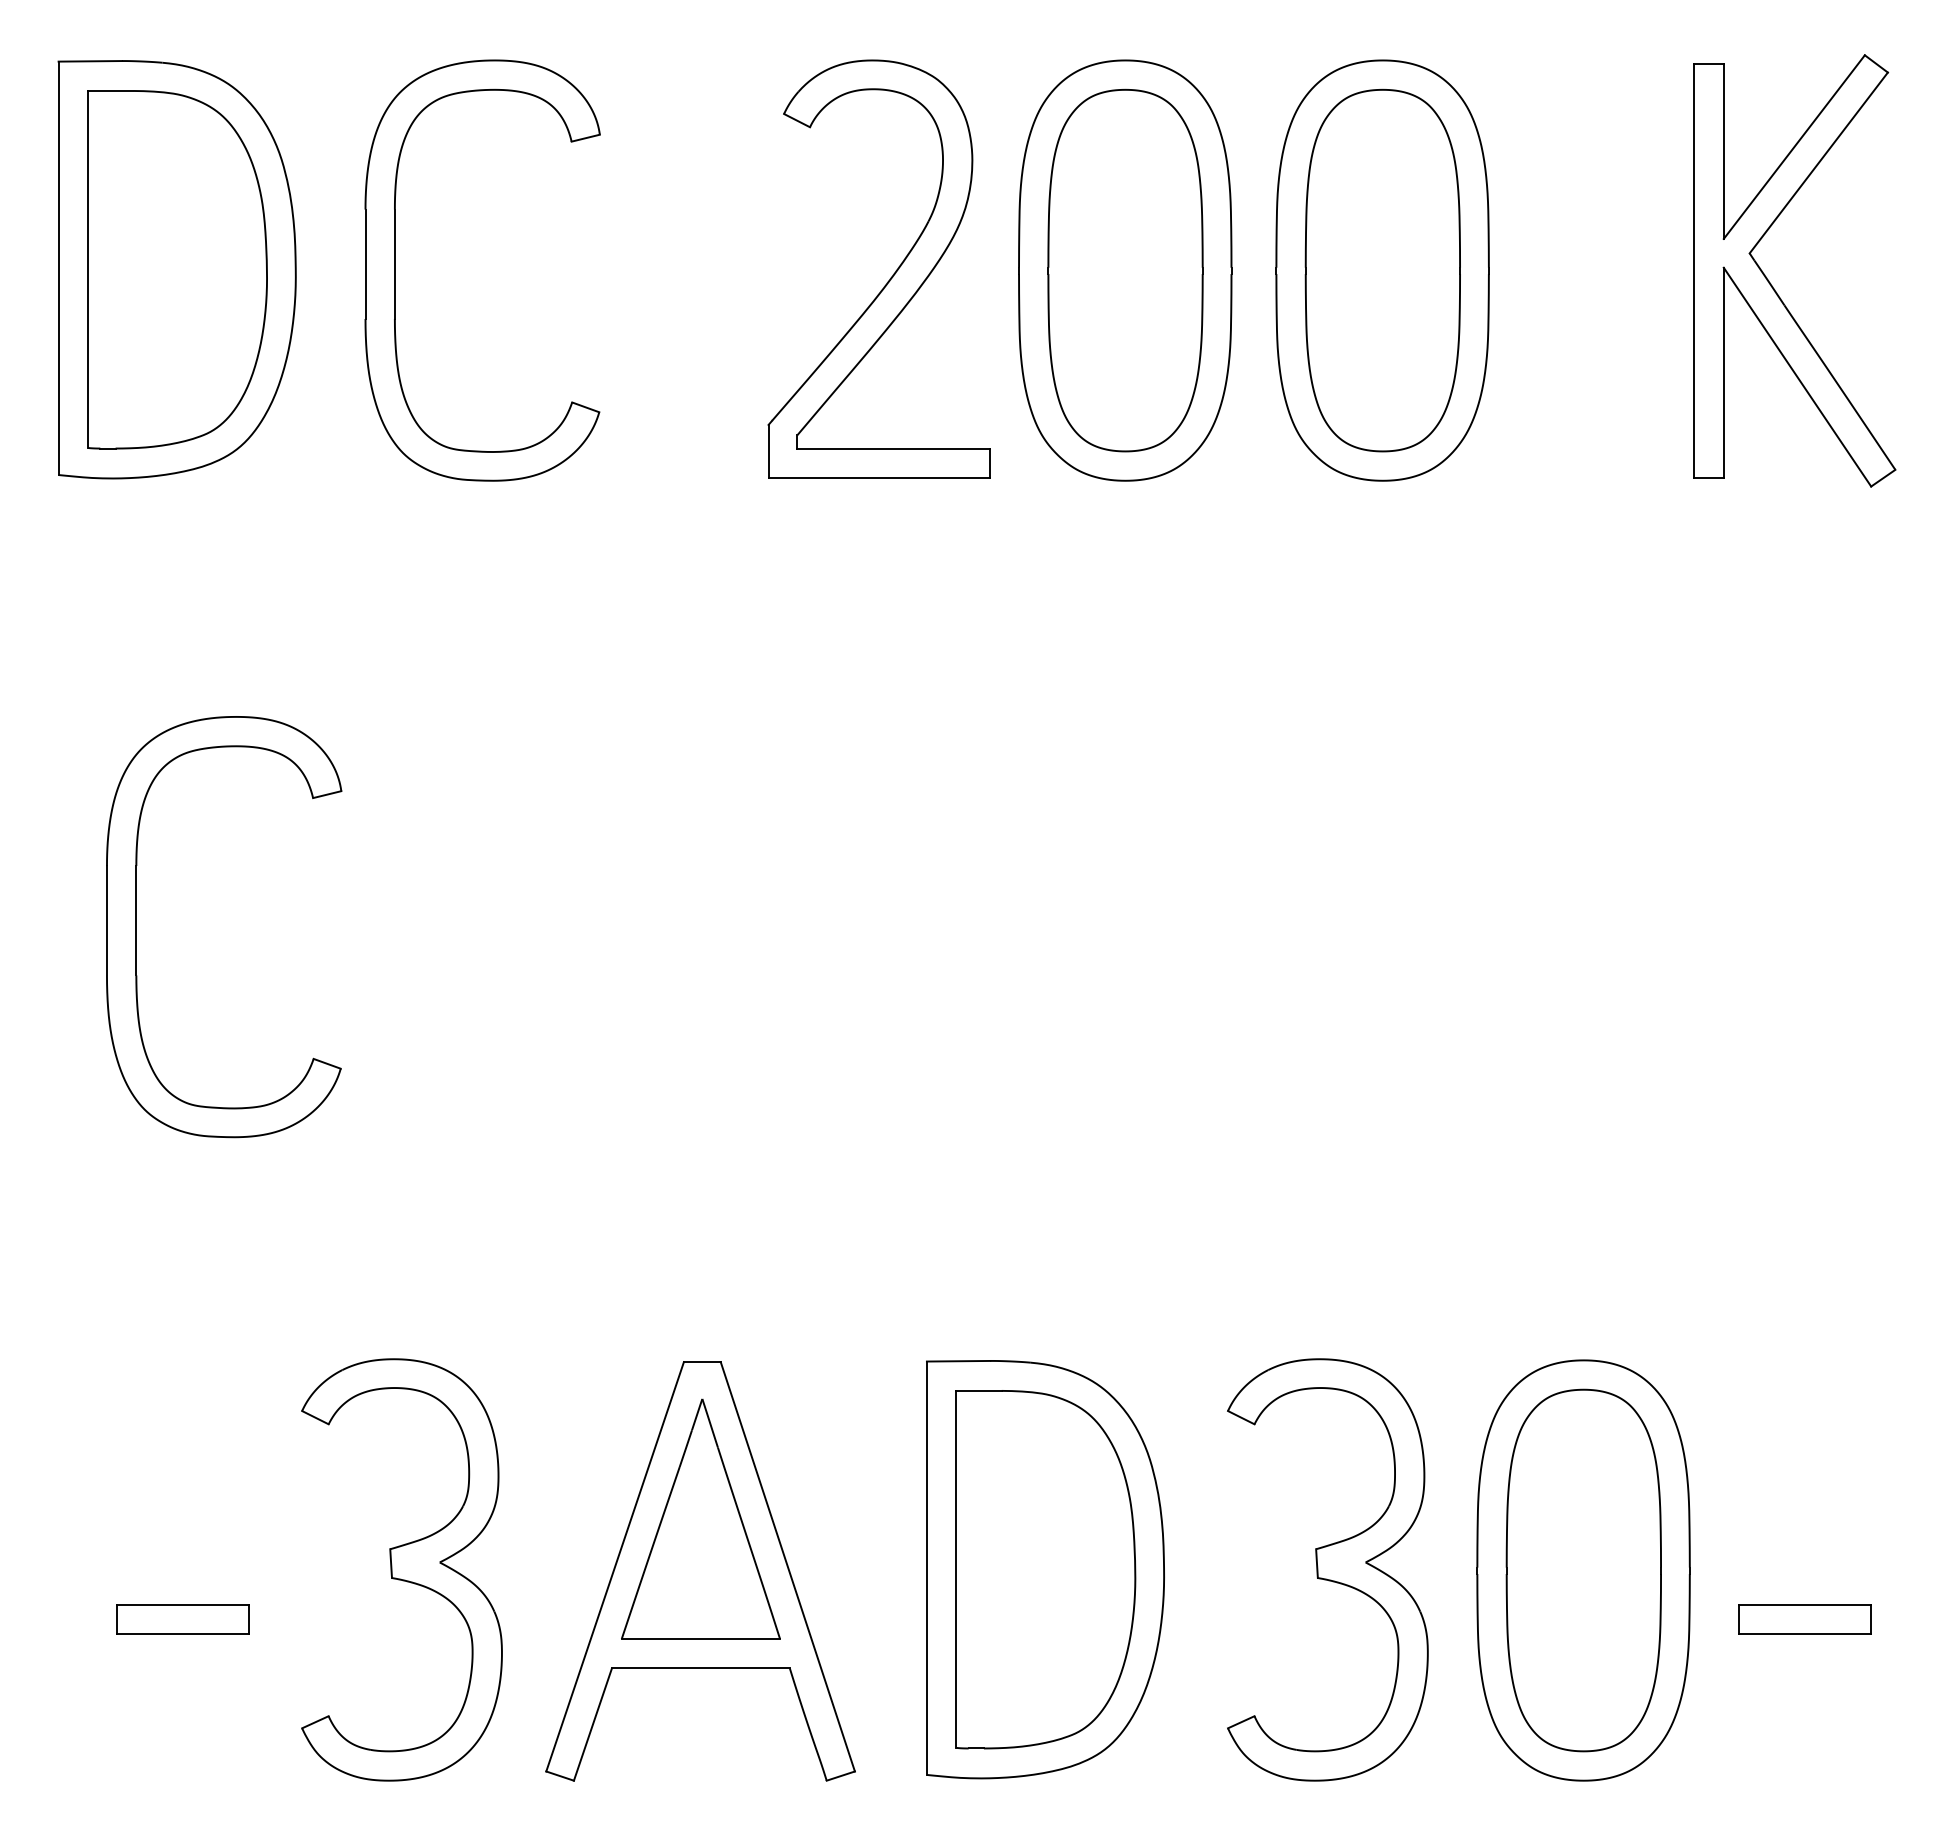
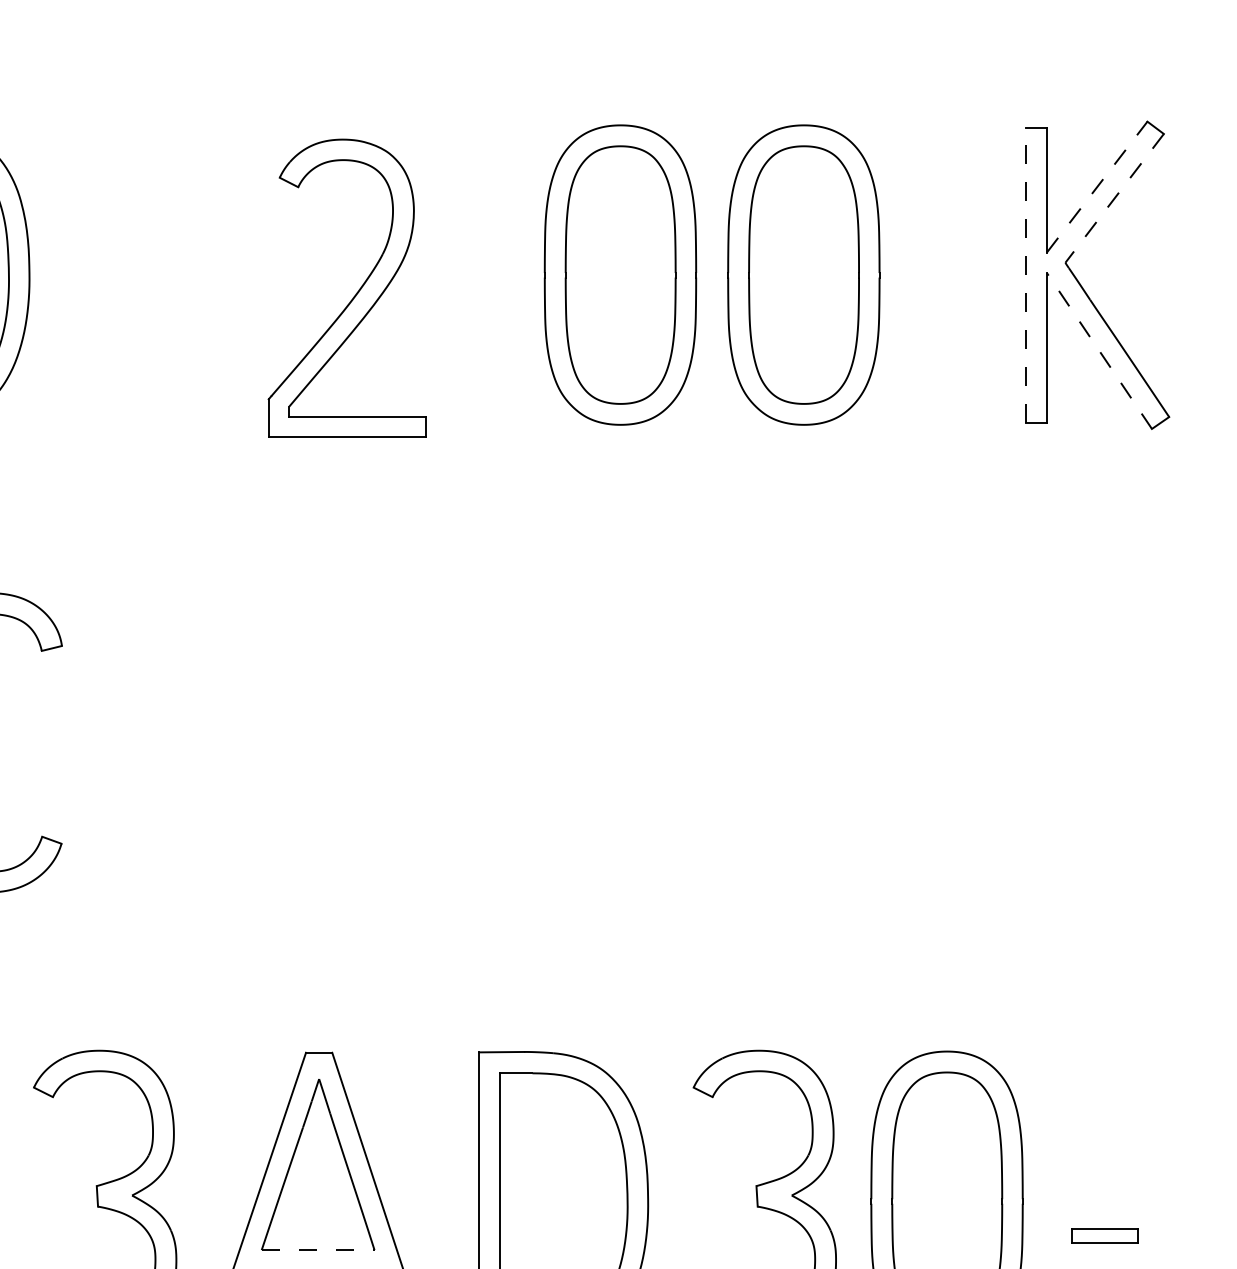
line: (1794, 147) -> (1097, 187), solid -> dashed
line: (1818, 162) -> (1114, 198), solid -> dashed
part: (395, 270) -> (100, 275), removed
line: (1694, 270) -> (1026, 275), solid -> dashed
part: (890, 277) -> (355, 294), moved
line: (1797, 377) -> (1099, 351), solid -> dashed
part: (1804, 1619) -> (1104, 1236), size x0.7
line: (701, 1639) -> (318, 1250), solid -> dashed

